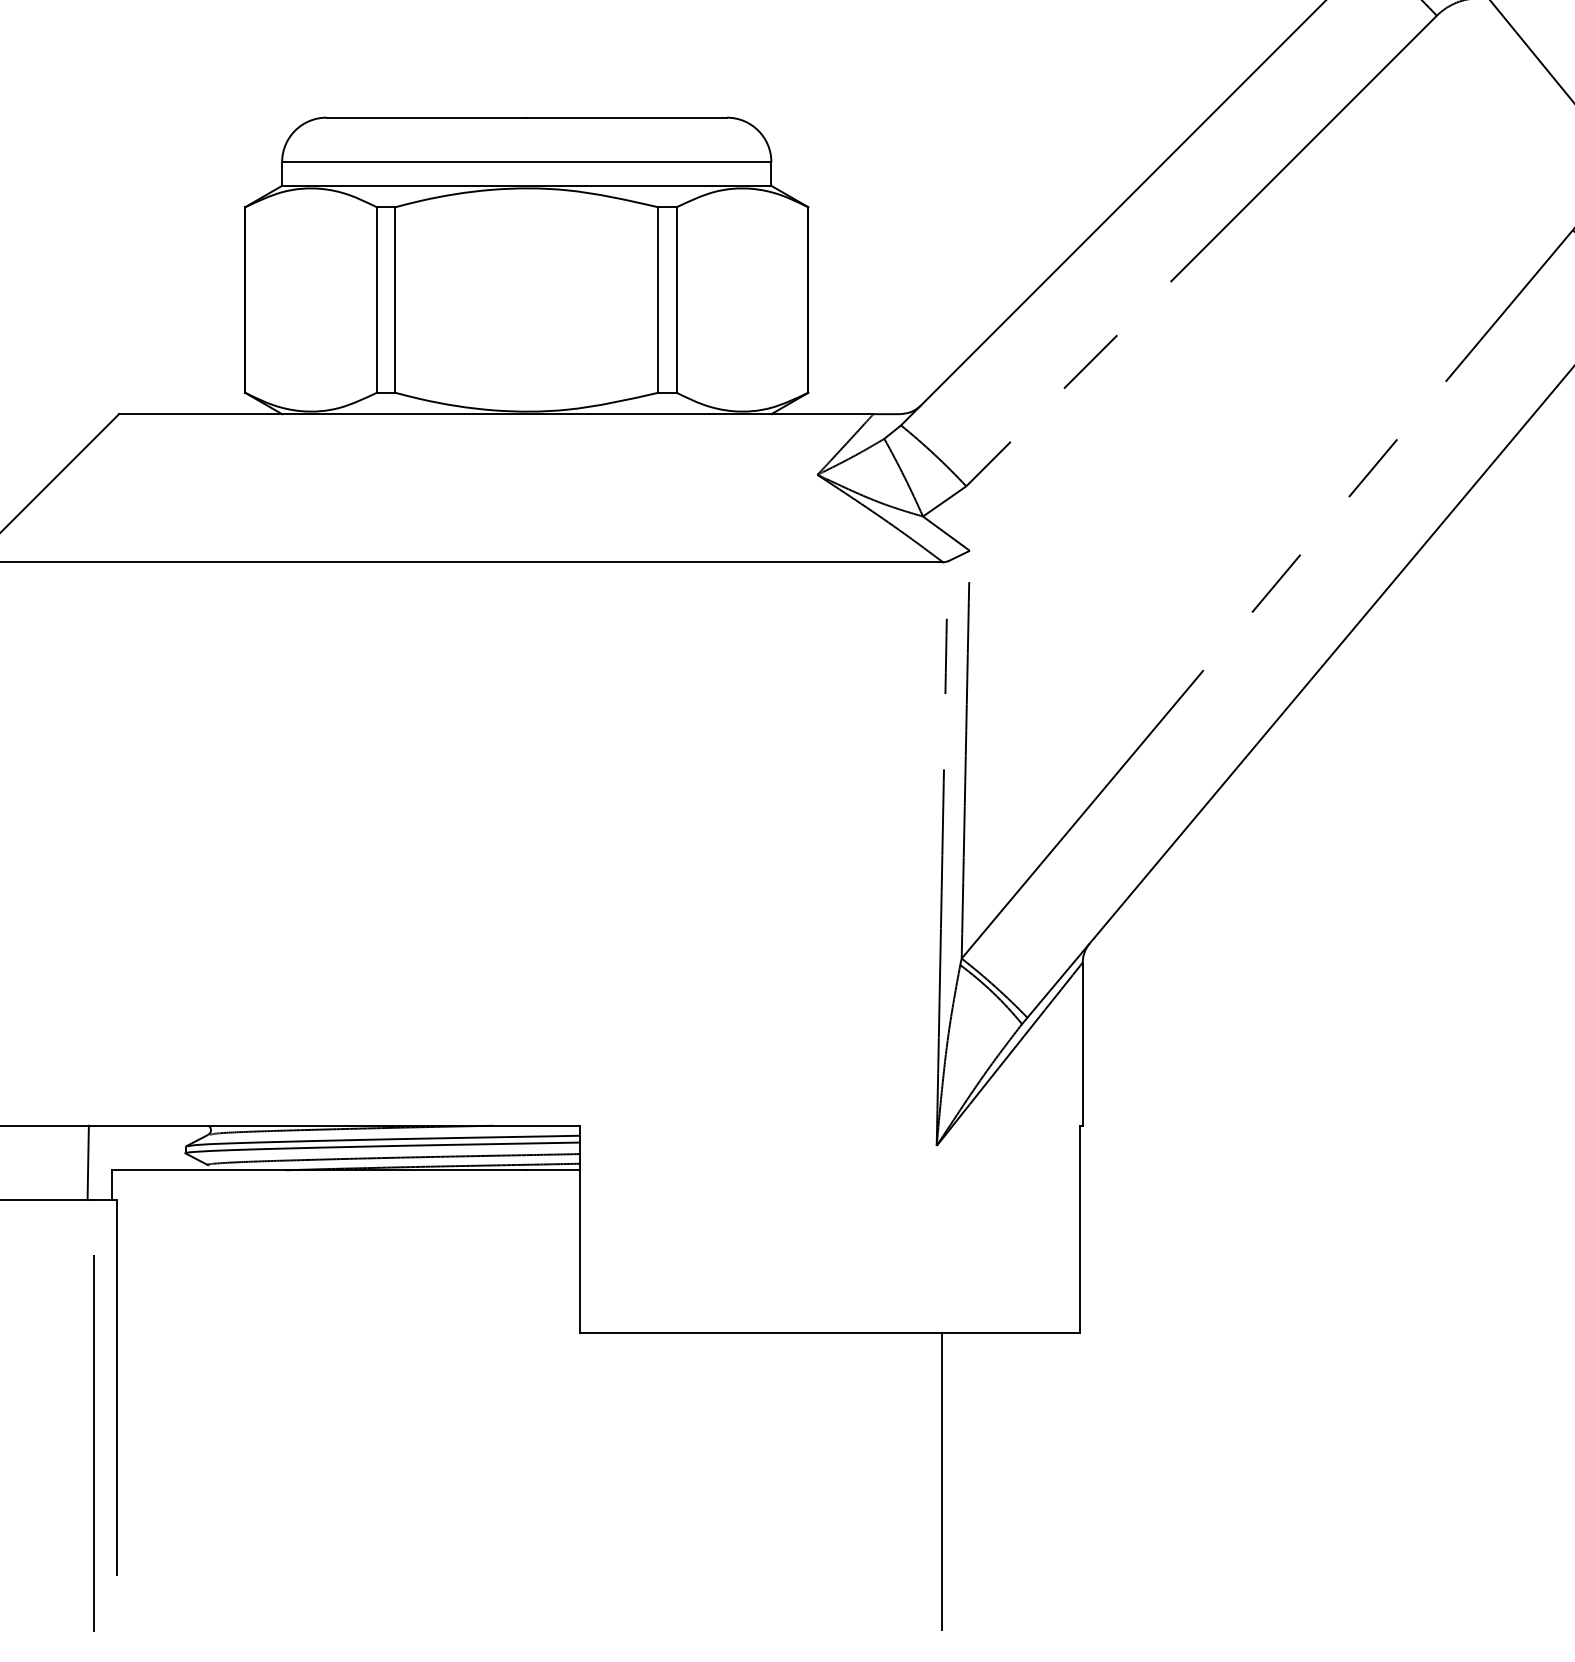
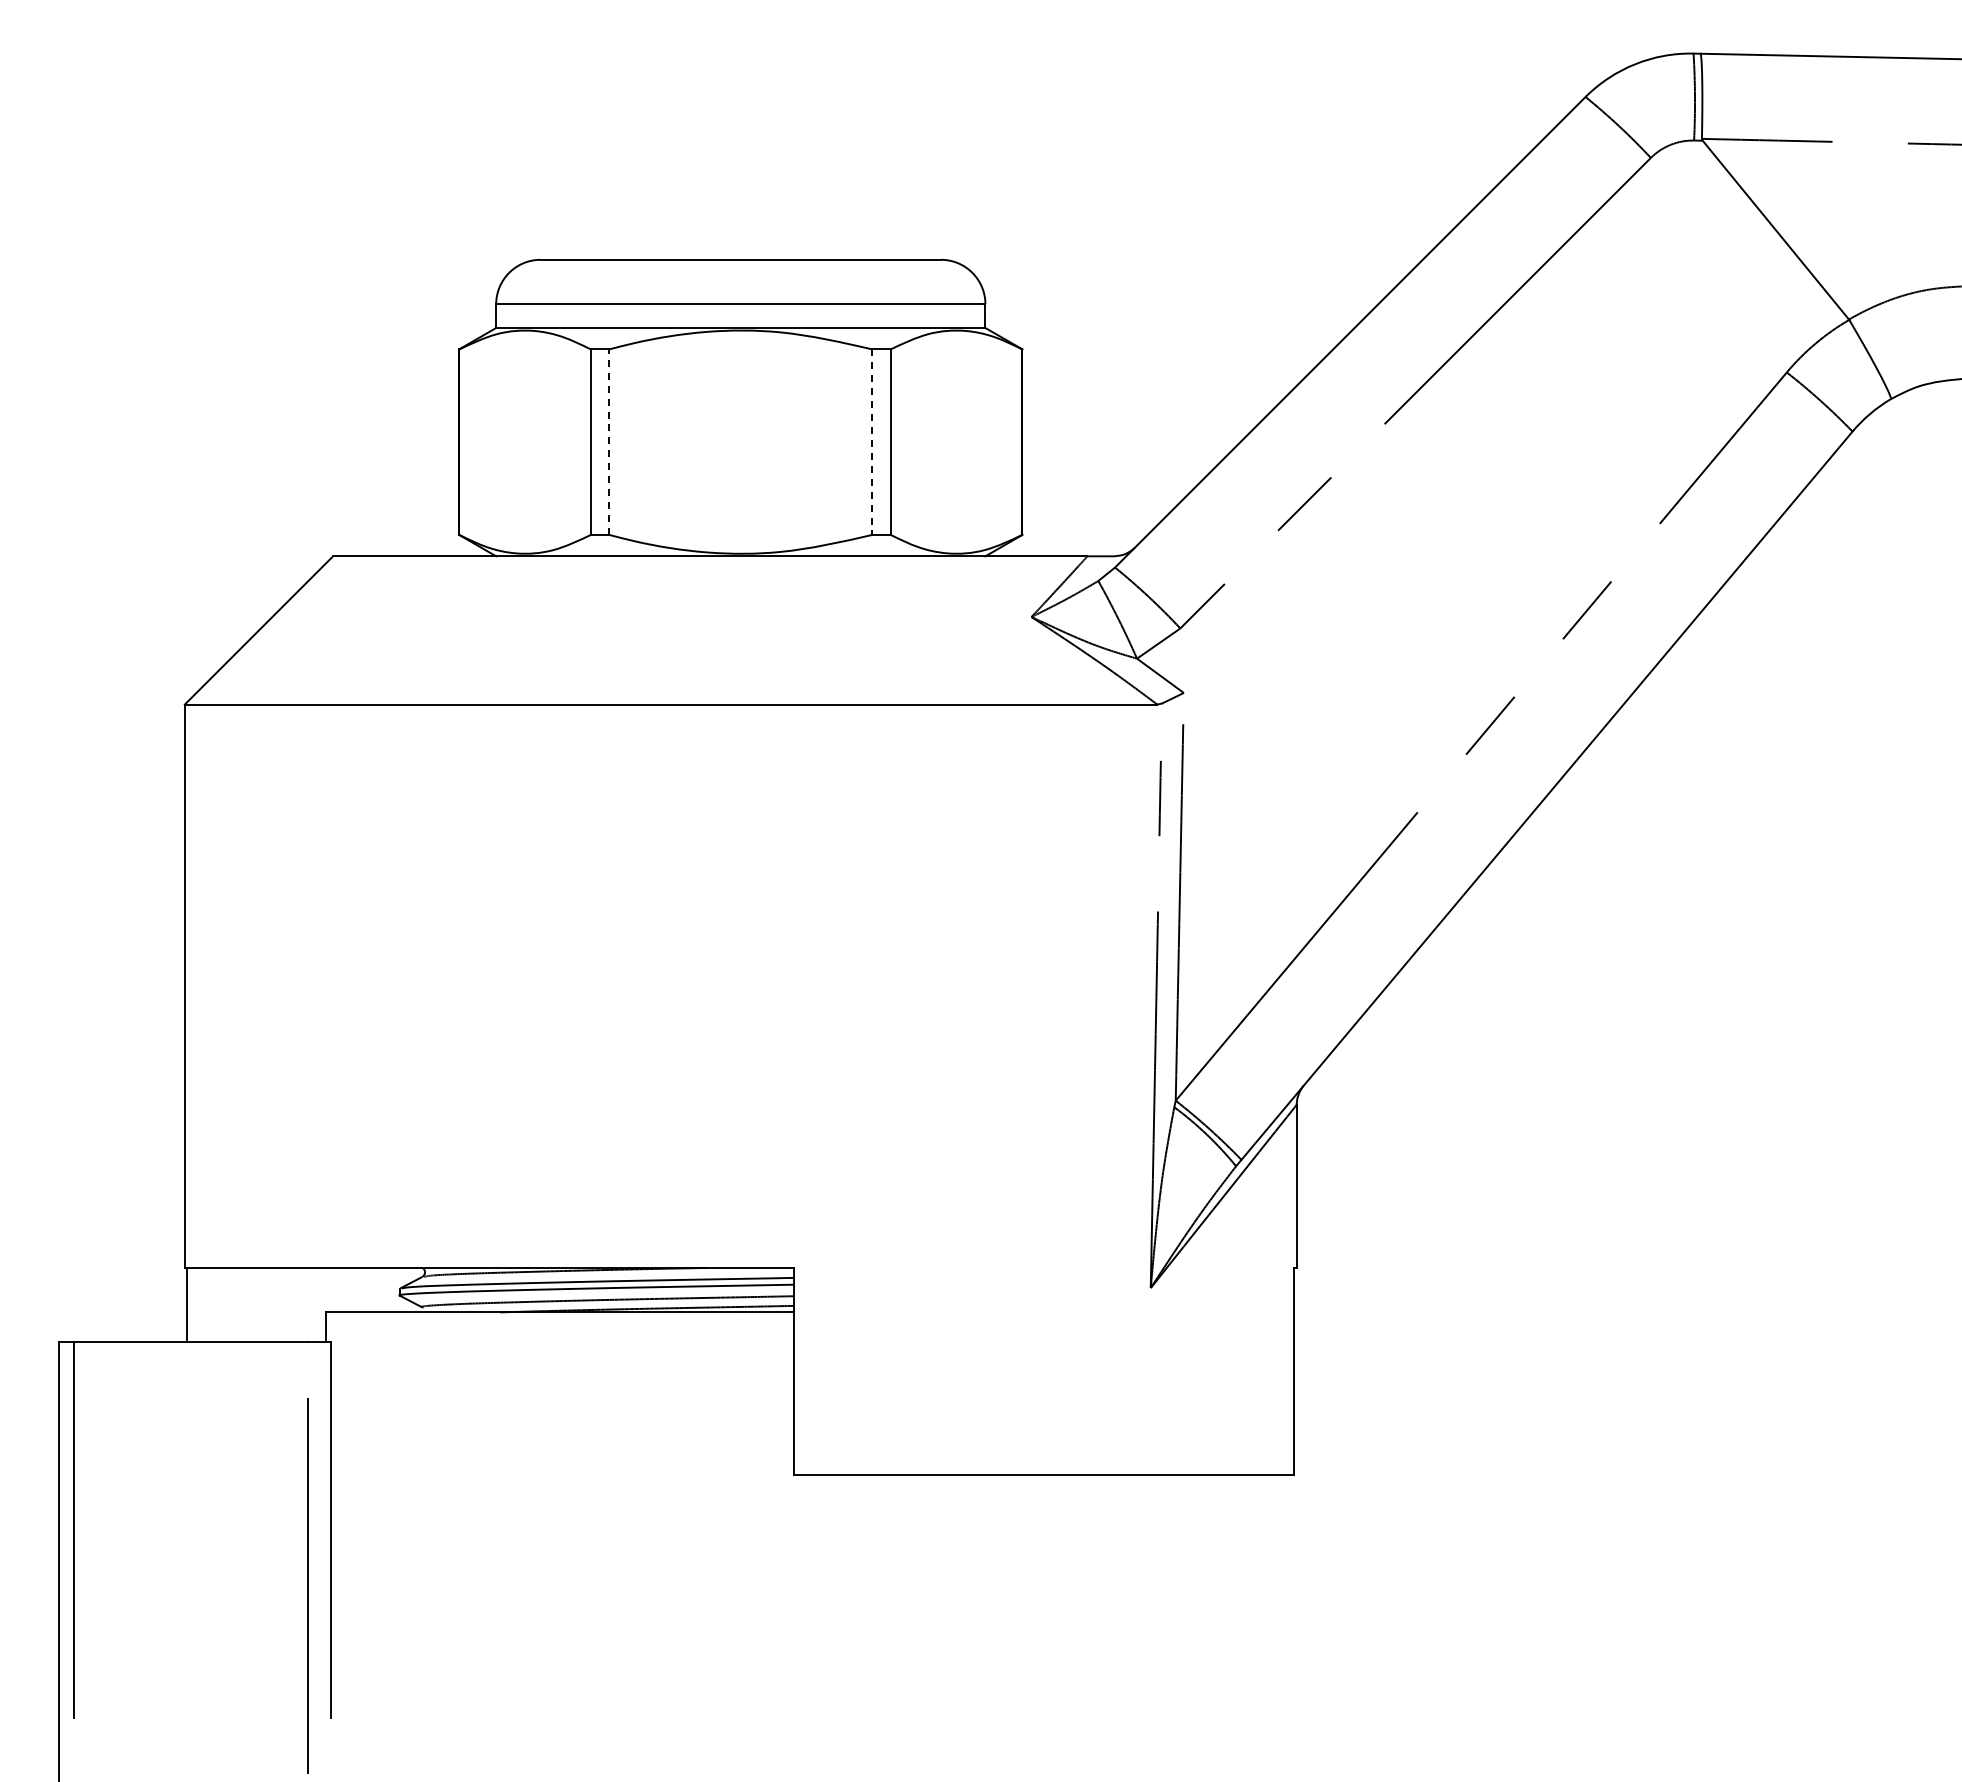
line: (395, 300) -> (609, 442), solid -> dashed
line: (658, 300) -> (872, 442), solid -> dashed
line: (87, 1162) -> (301, 1304), removed
line: (941, 1481) -> (1155, 1623), removed

